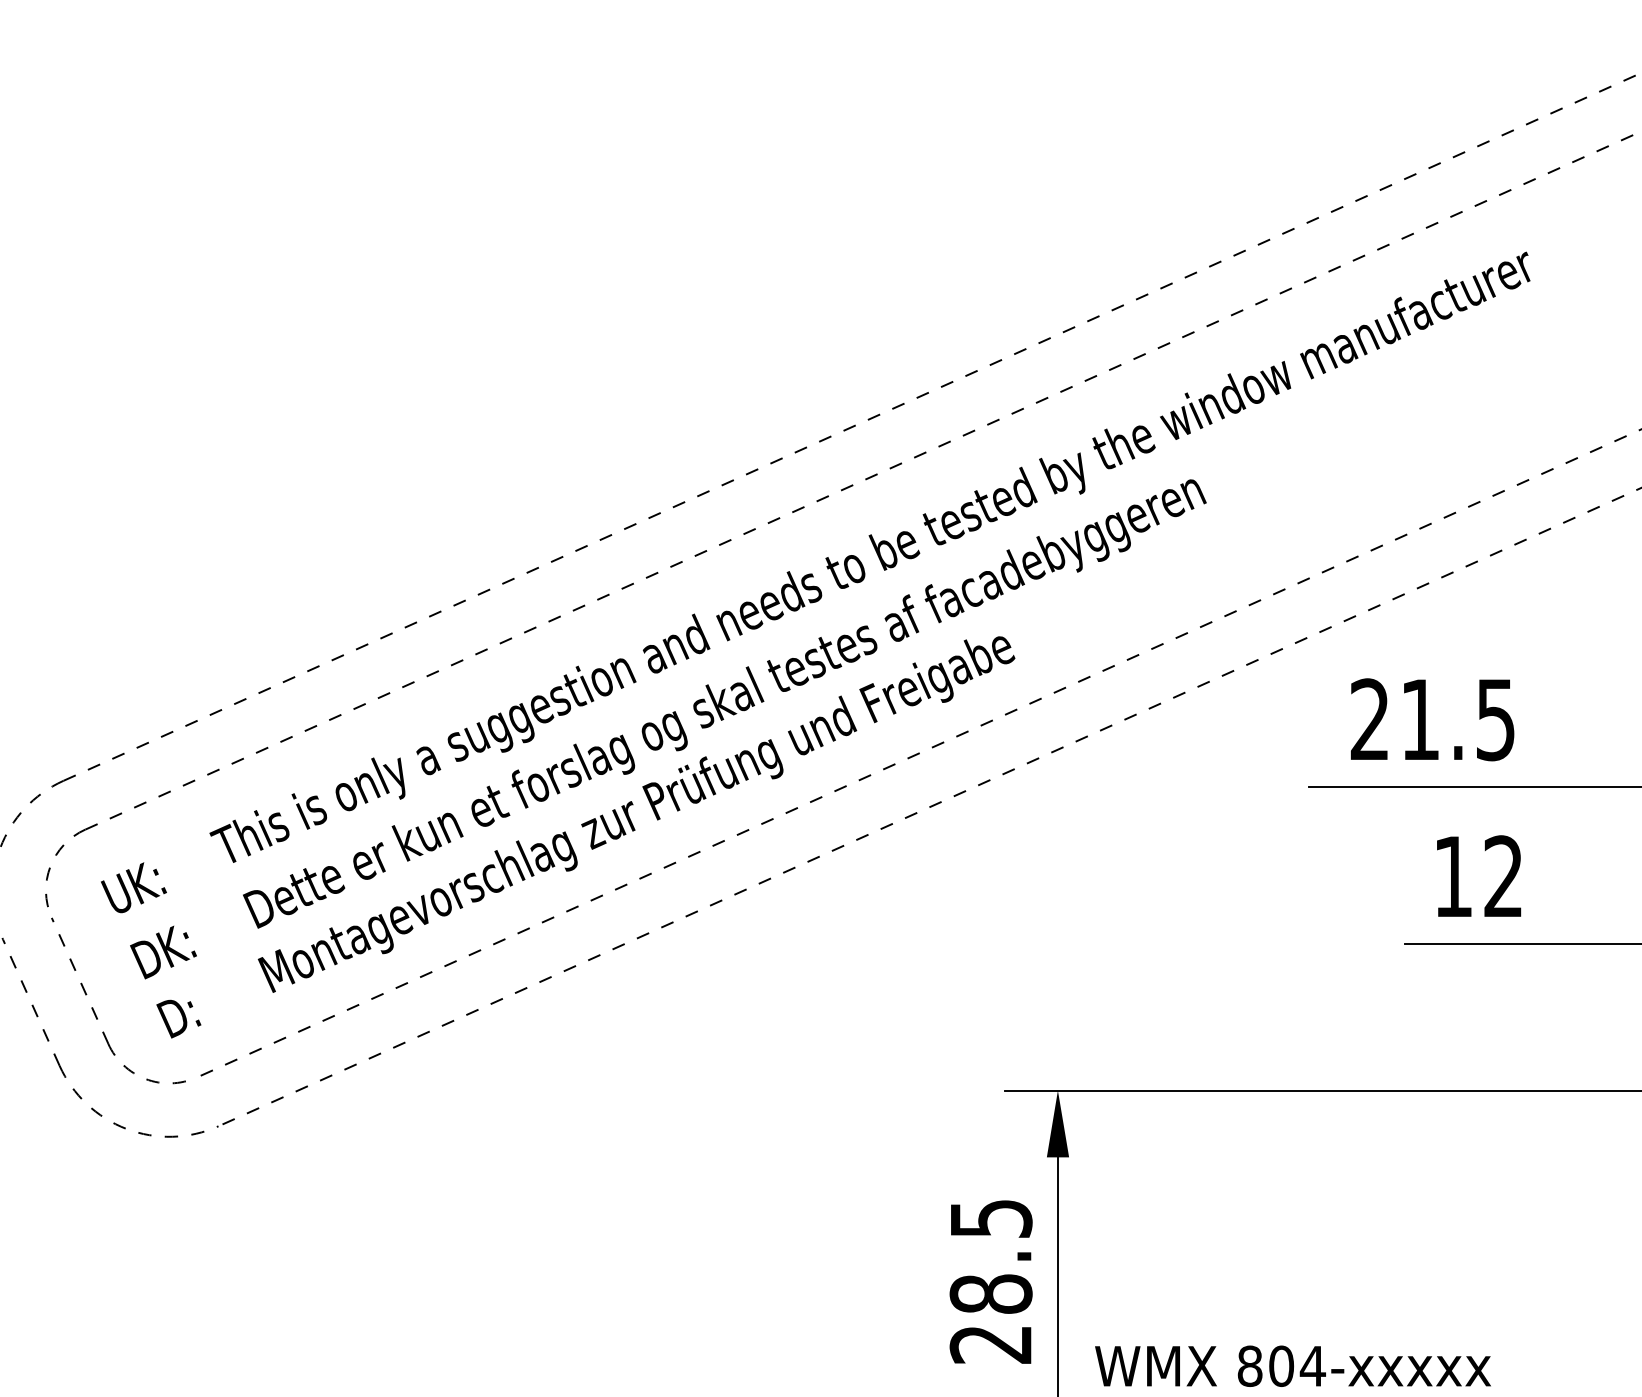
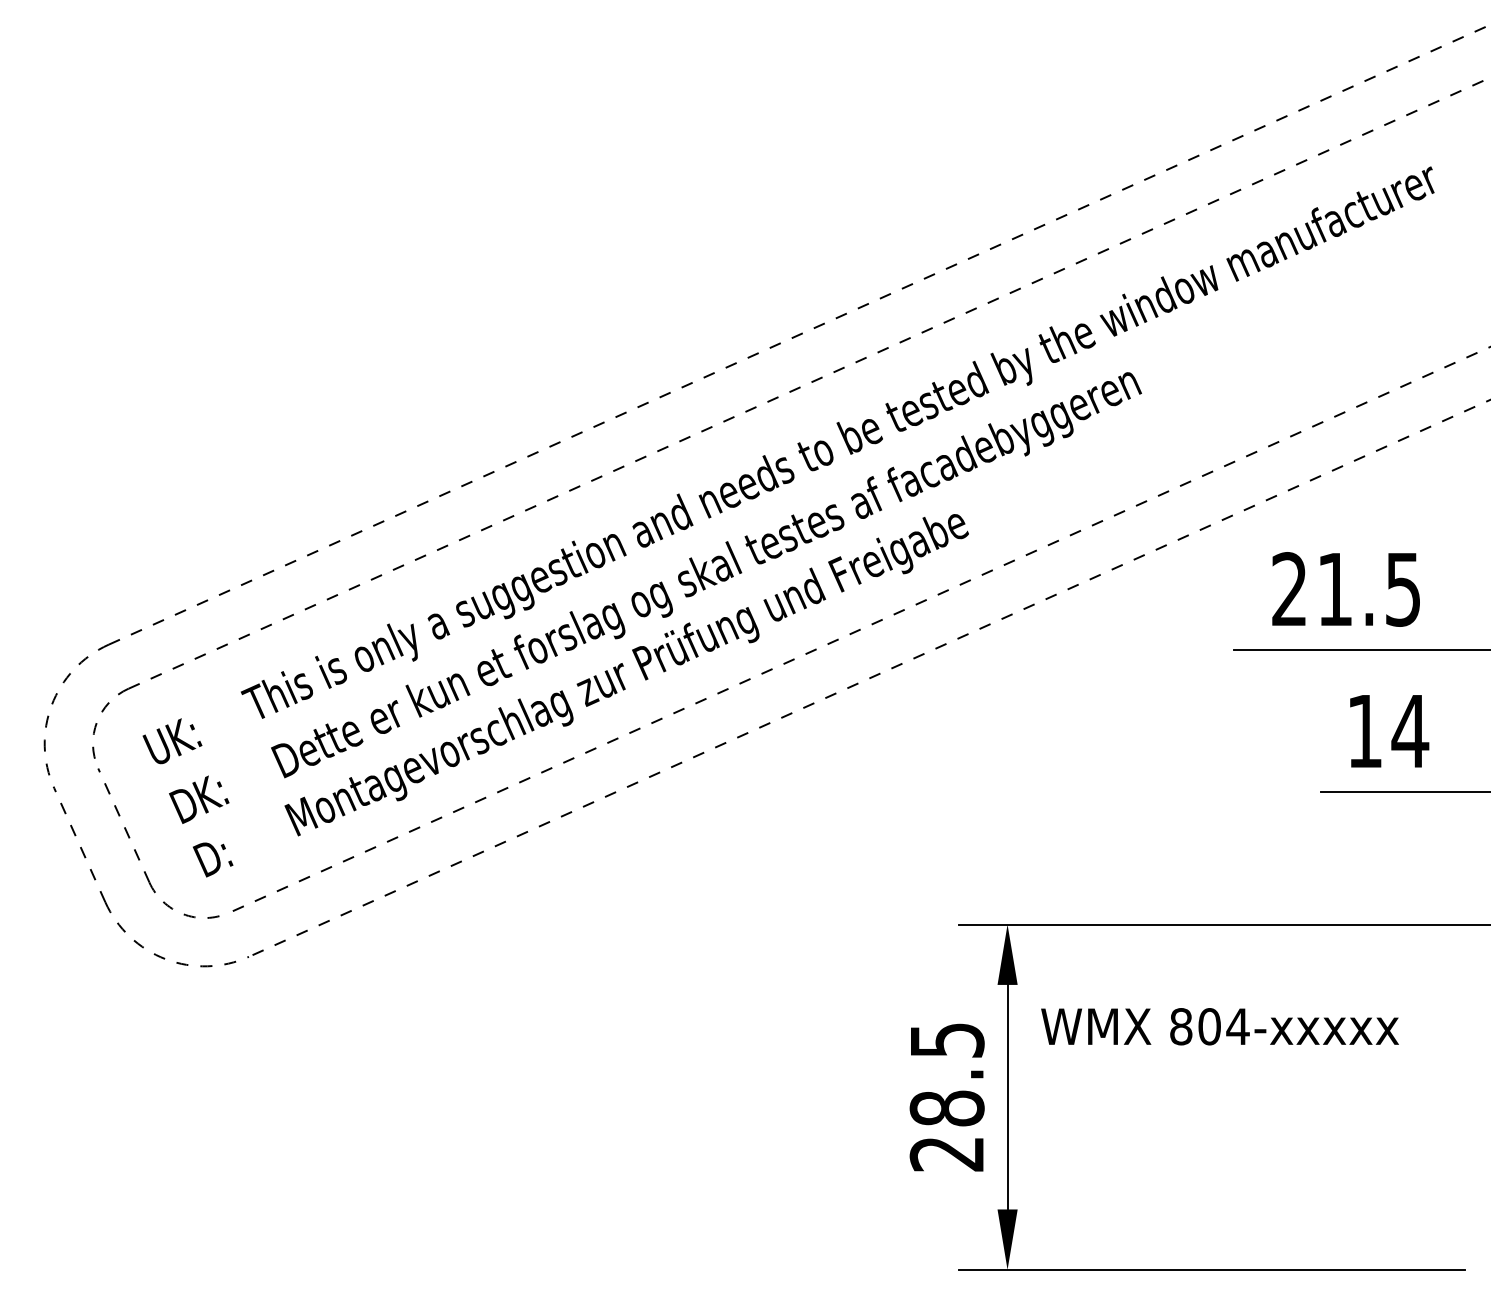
text: (1503, 875) -> (1410, 730), 12 -> 14
text: (1292, 1366) -> (1219, 1026), moved

